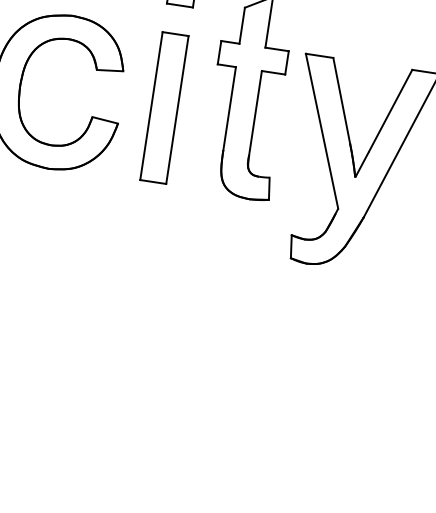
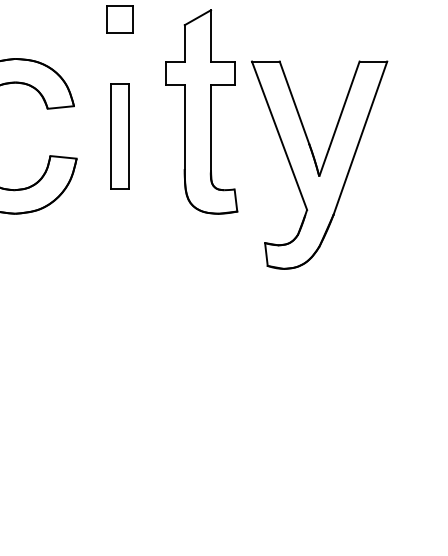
part: (163, 108) -> (119, 136), size x0.7

